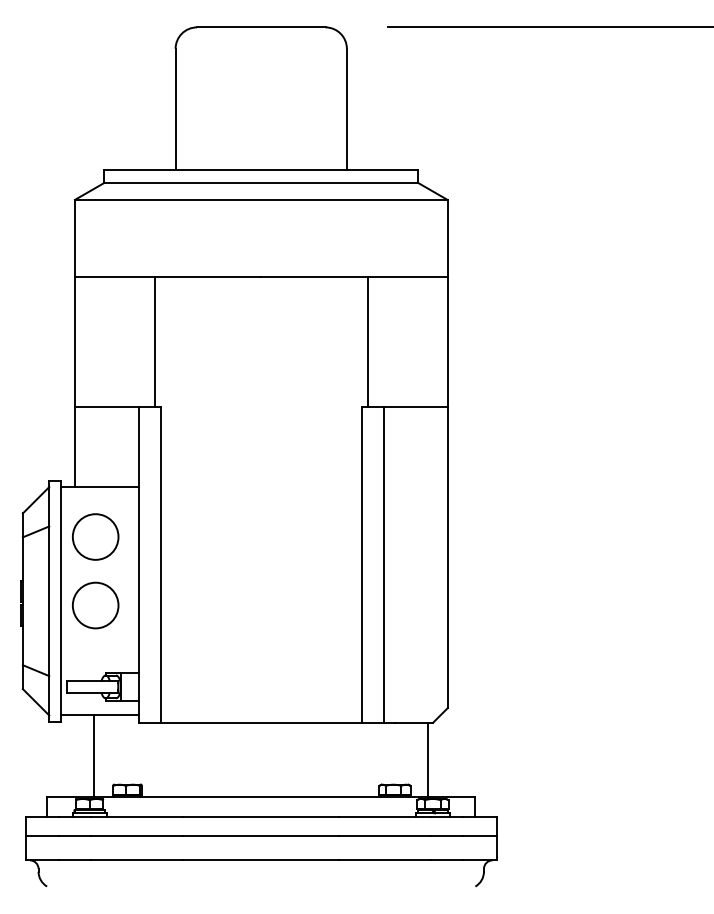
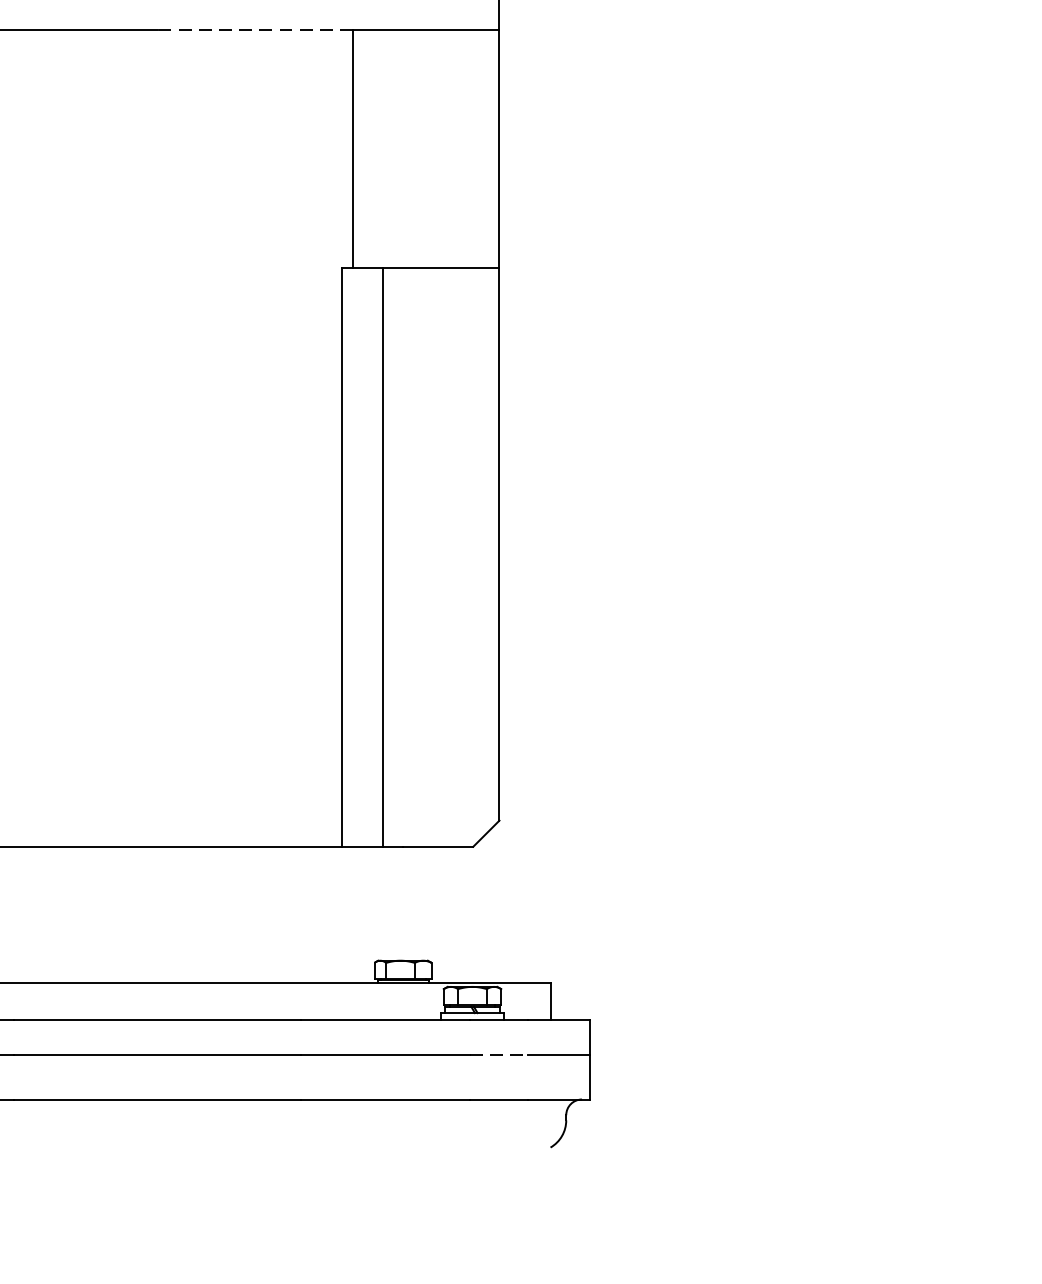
line: (313, 277) -> (253, 30), solid -> dashed
line: (428, 759) -> (464, 914), removed
line: (447, 836) -> (499, 1055), solid -> dashed

